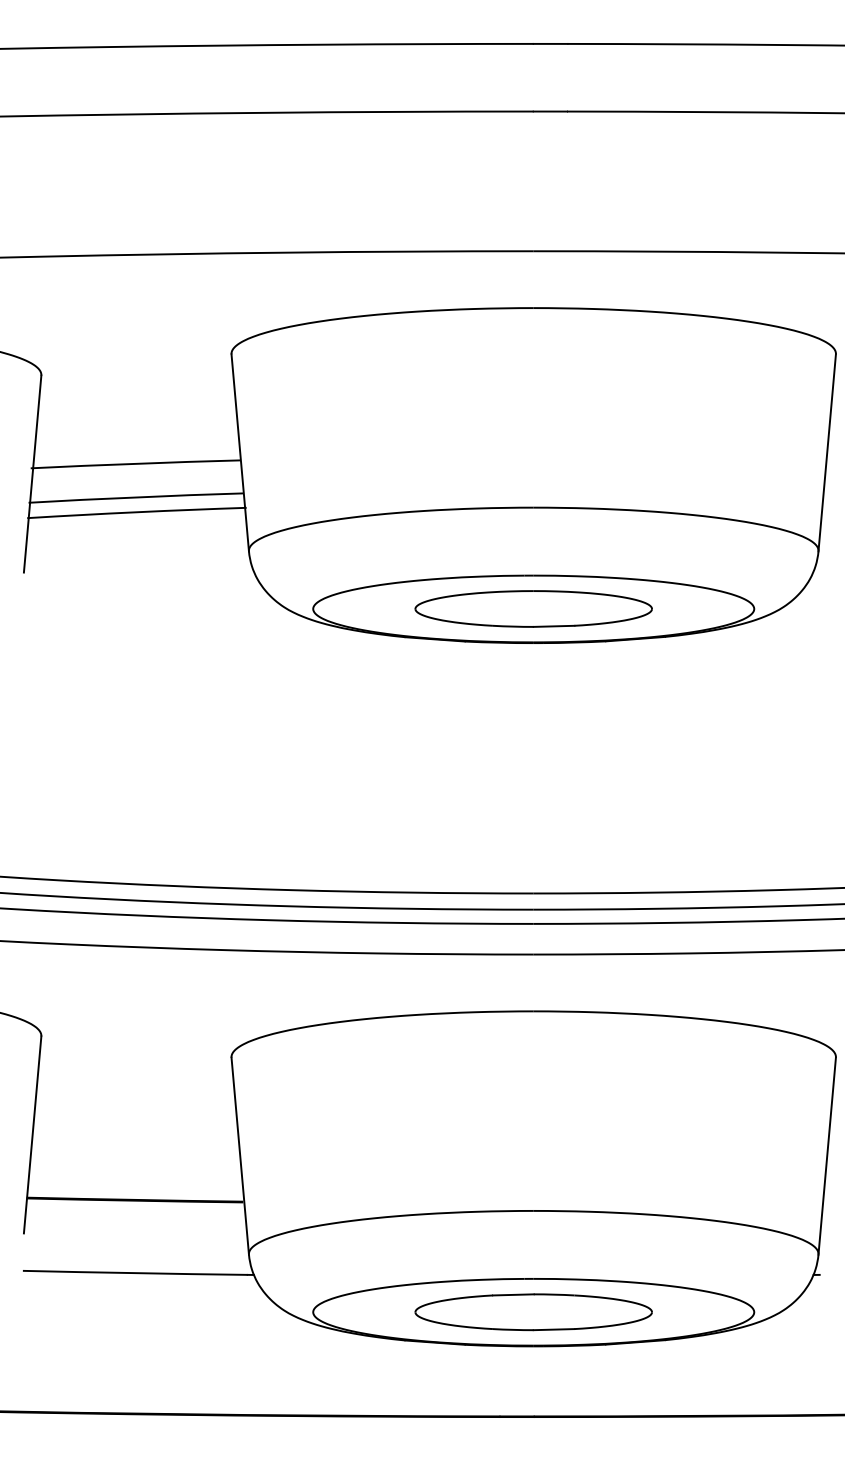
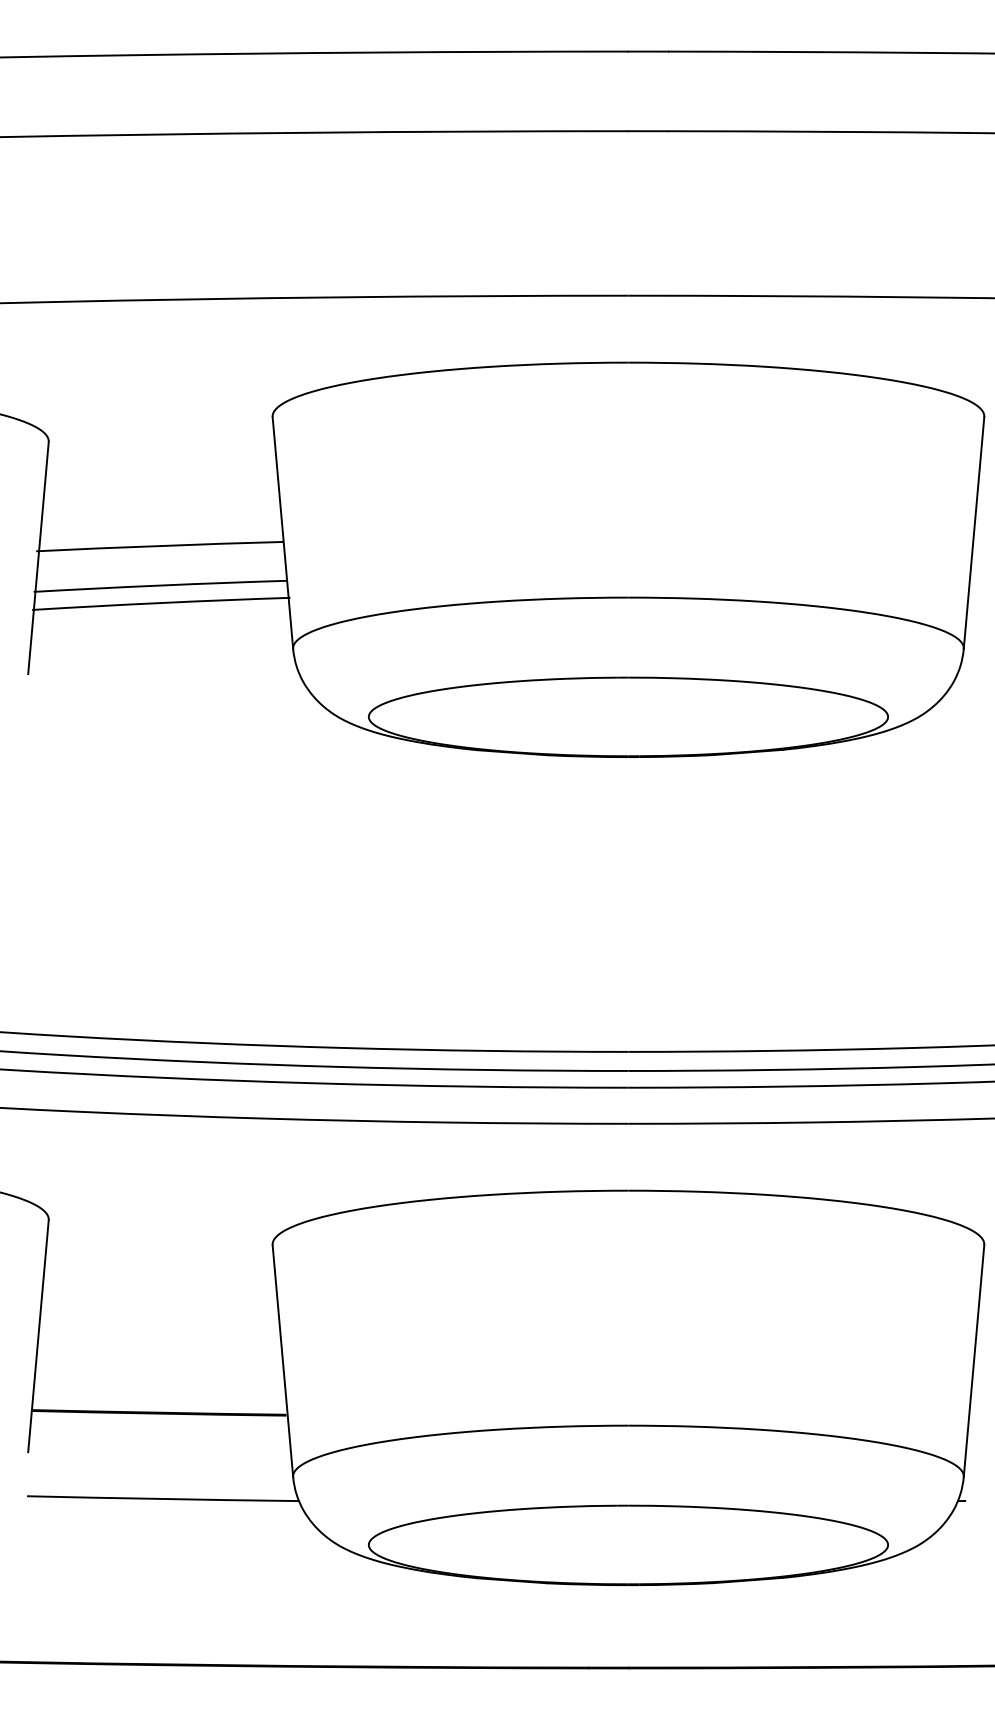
part: (533, 608) -> (628, 716), removed
part: (533, 1311) -> (628, 1544), removed

